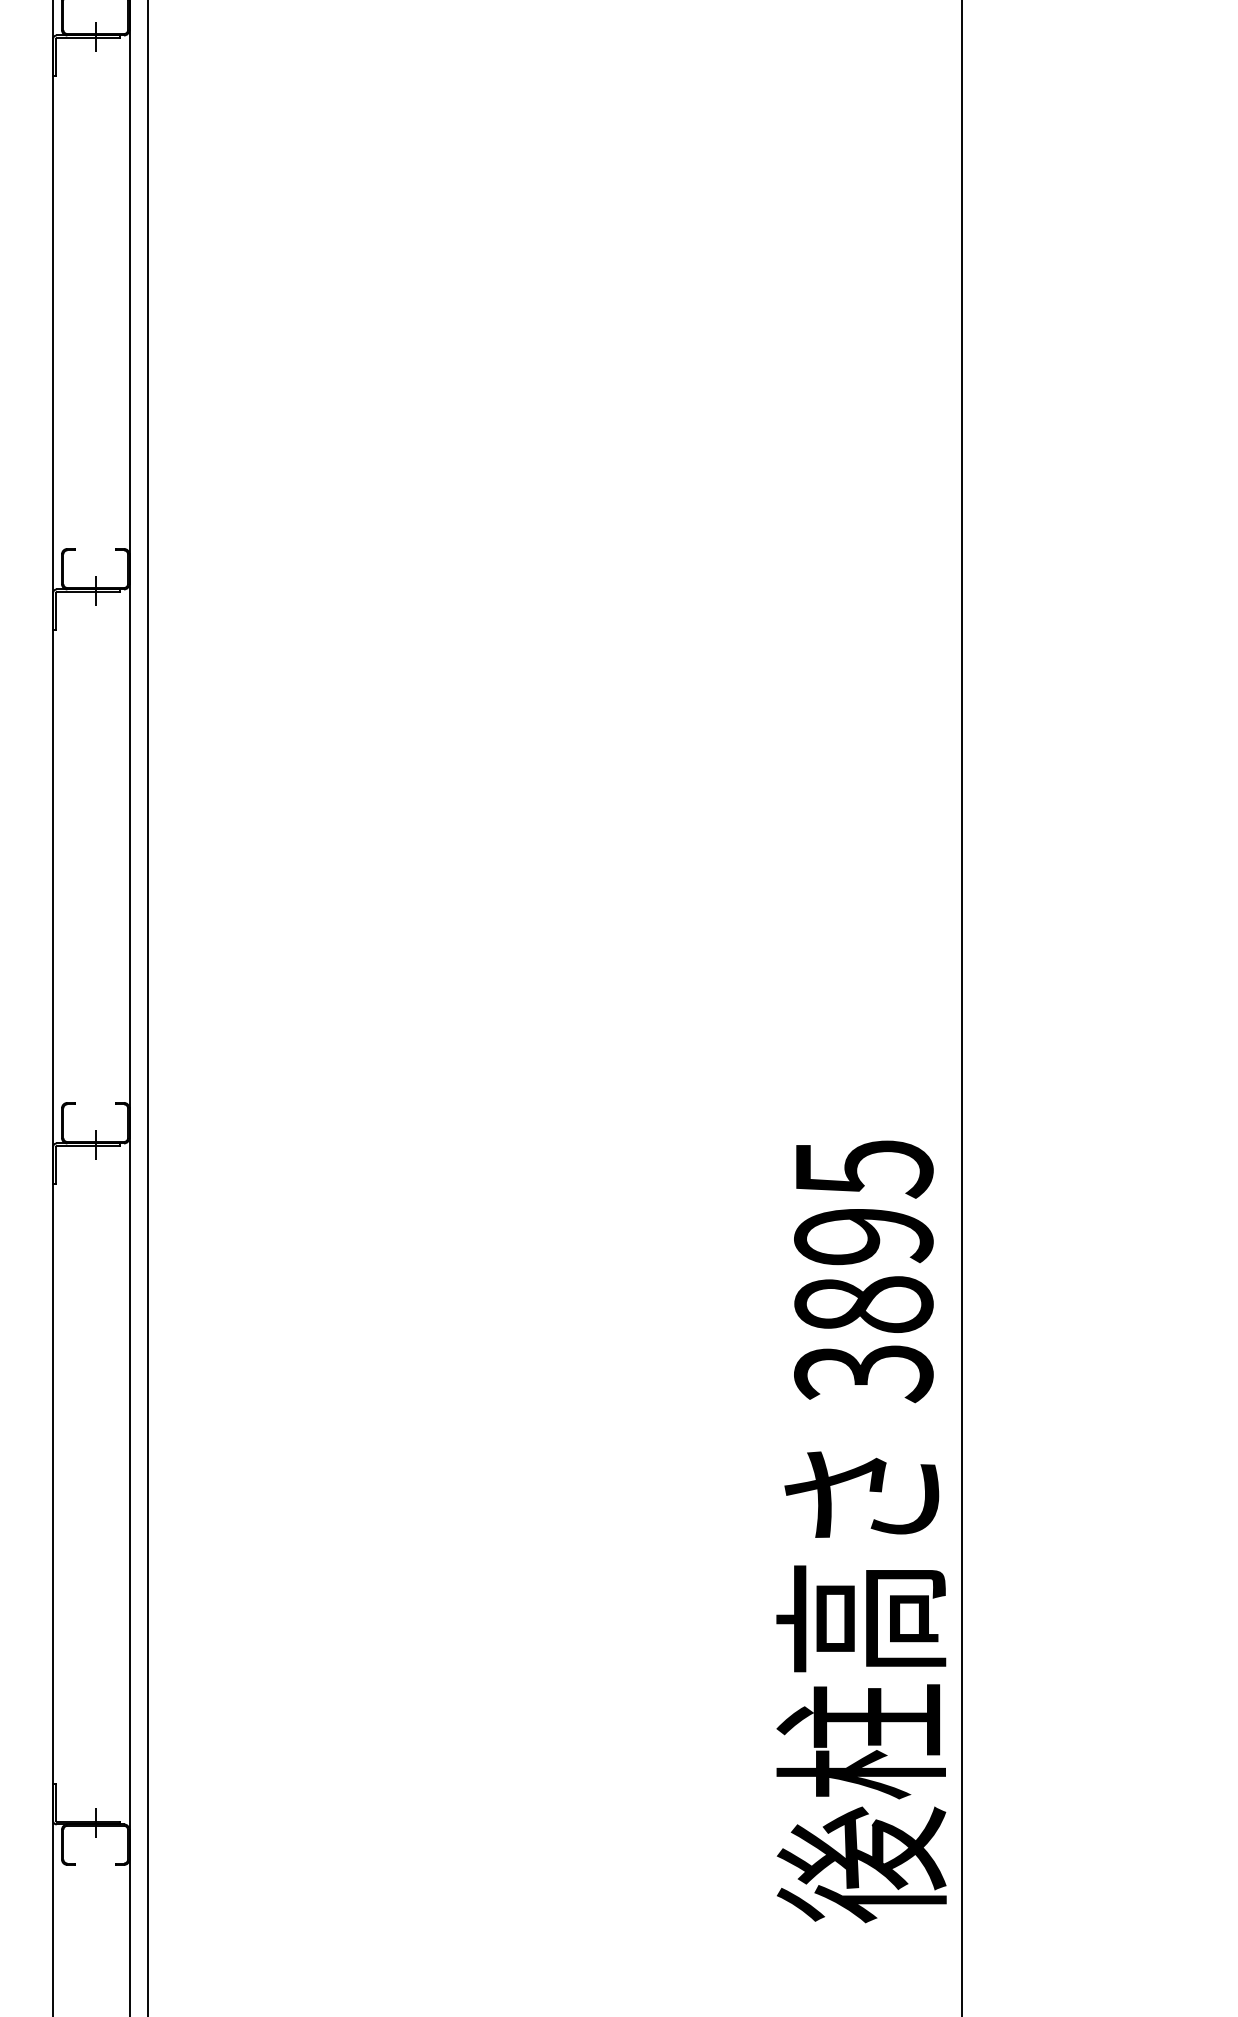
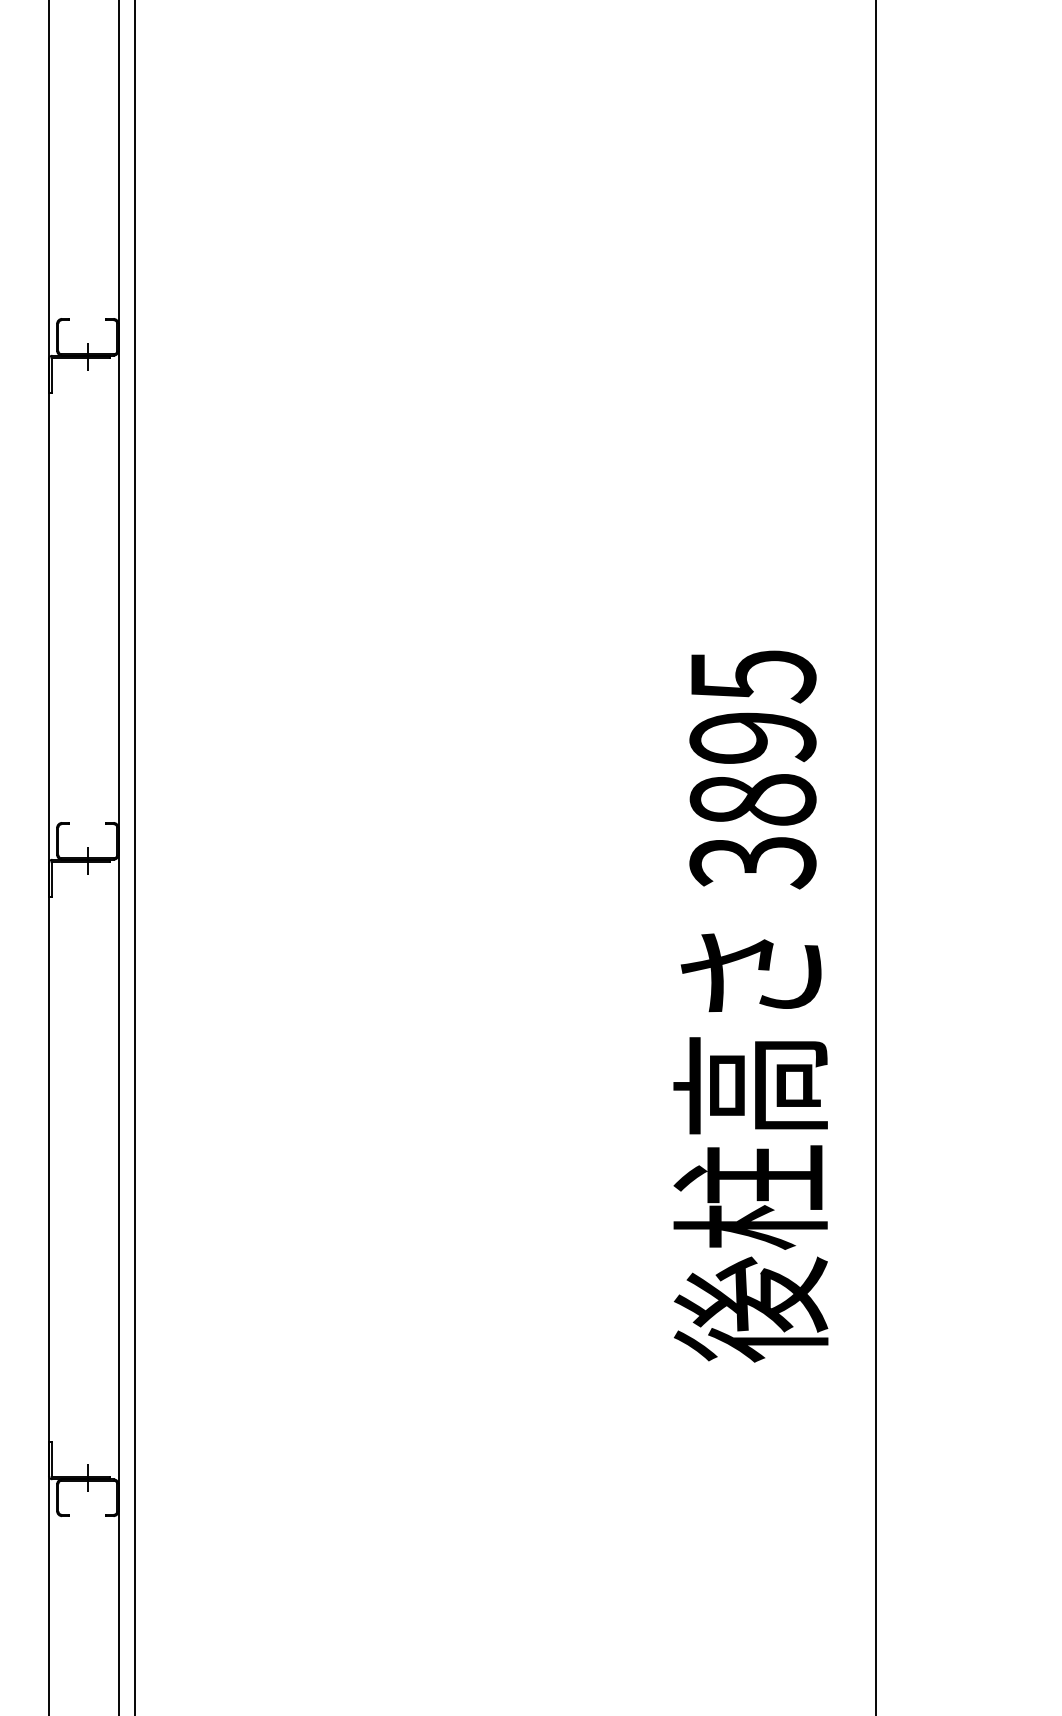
text: (861, 1531) -> (750, 1006), moved

